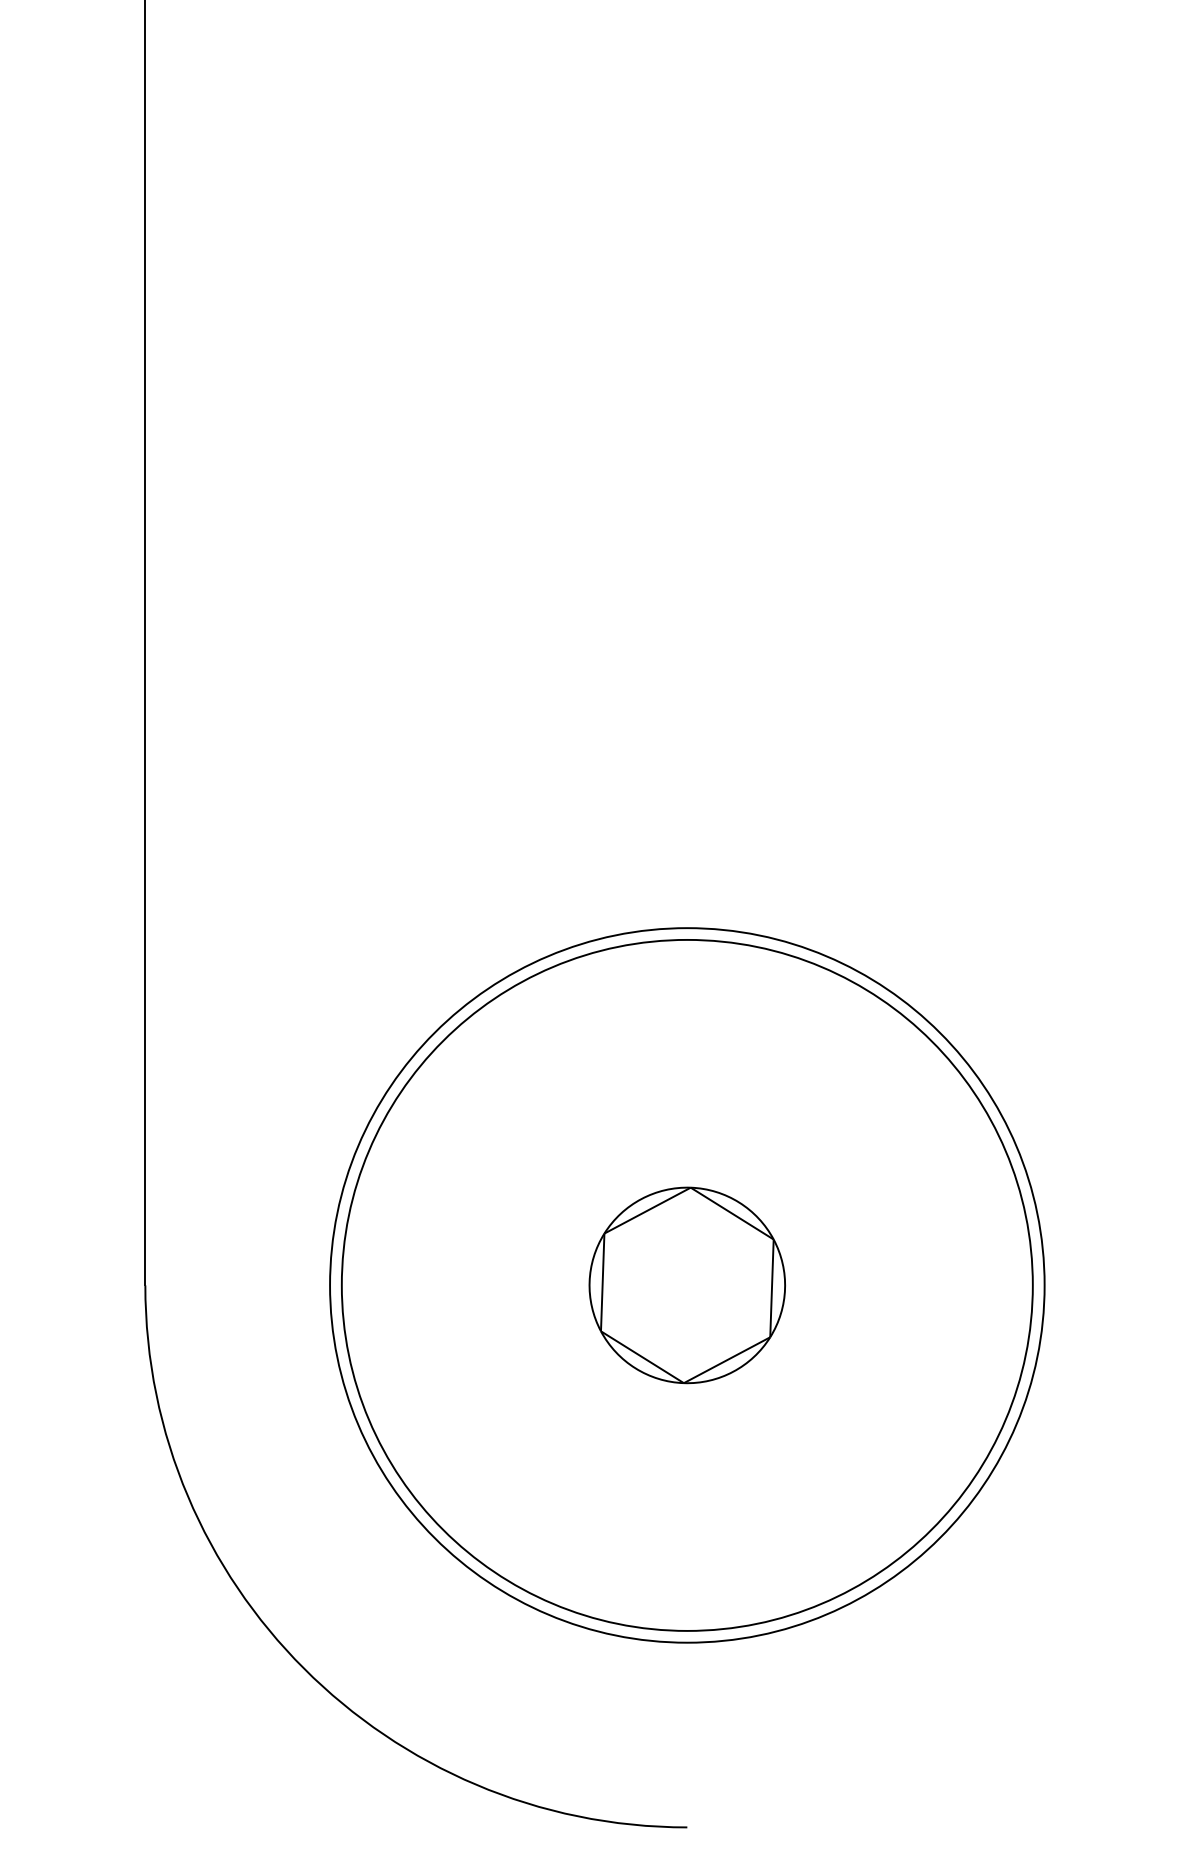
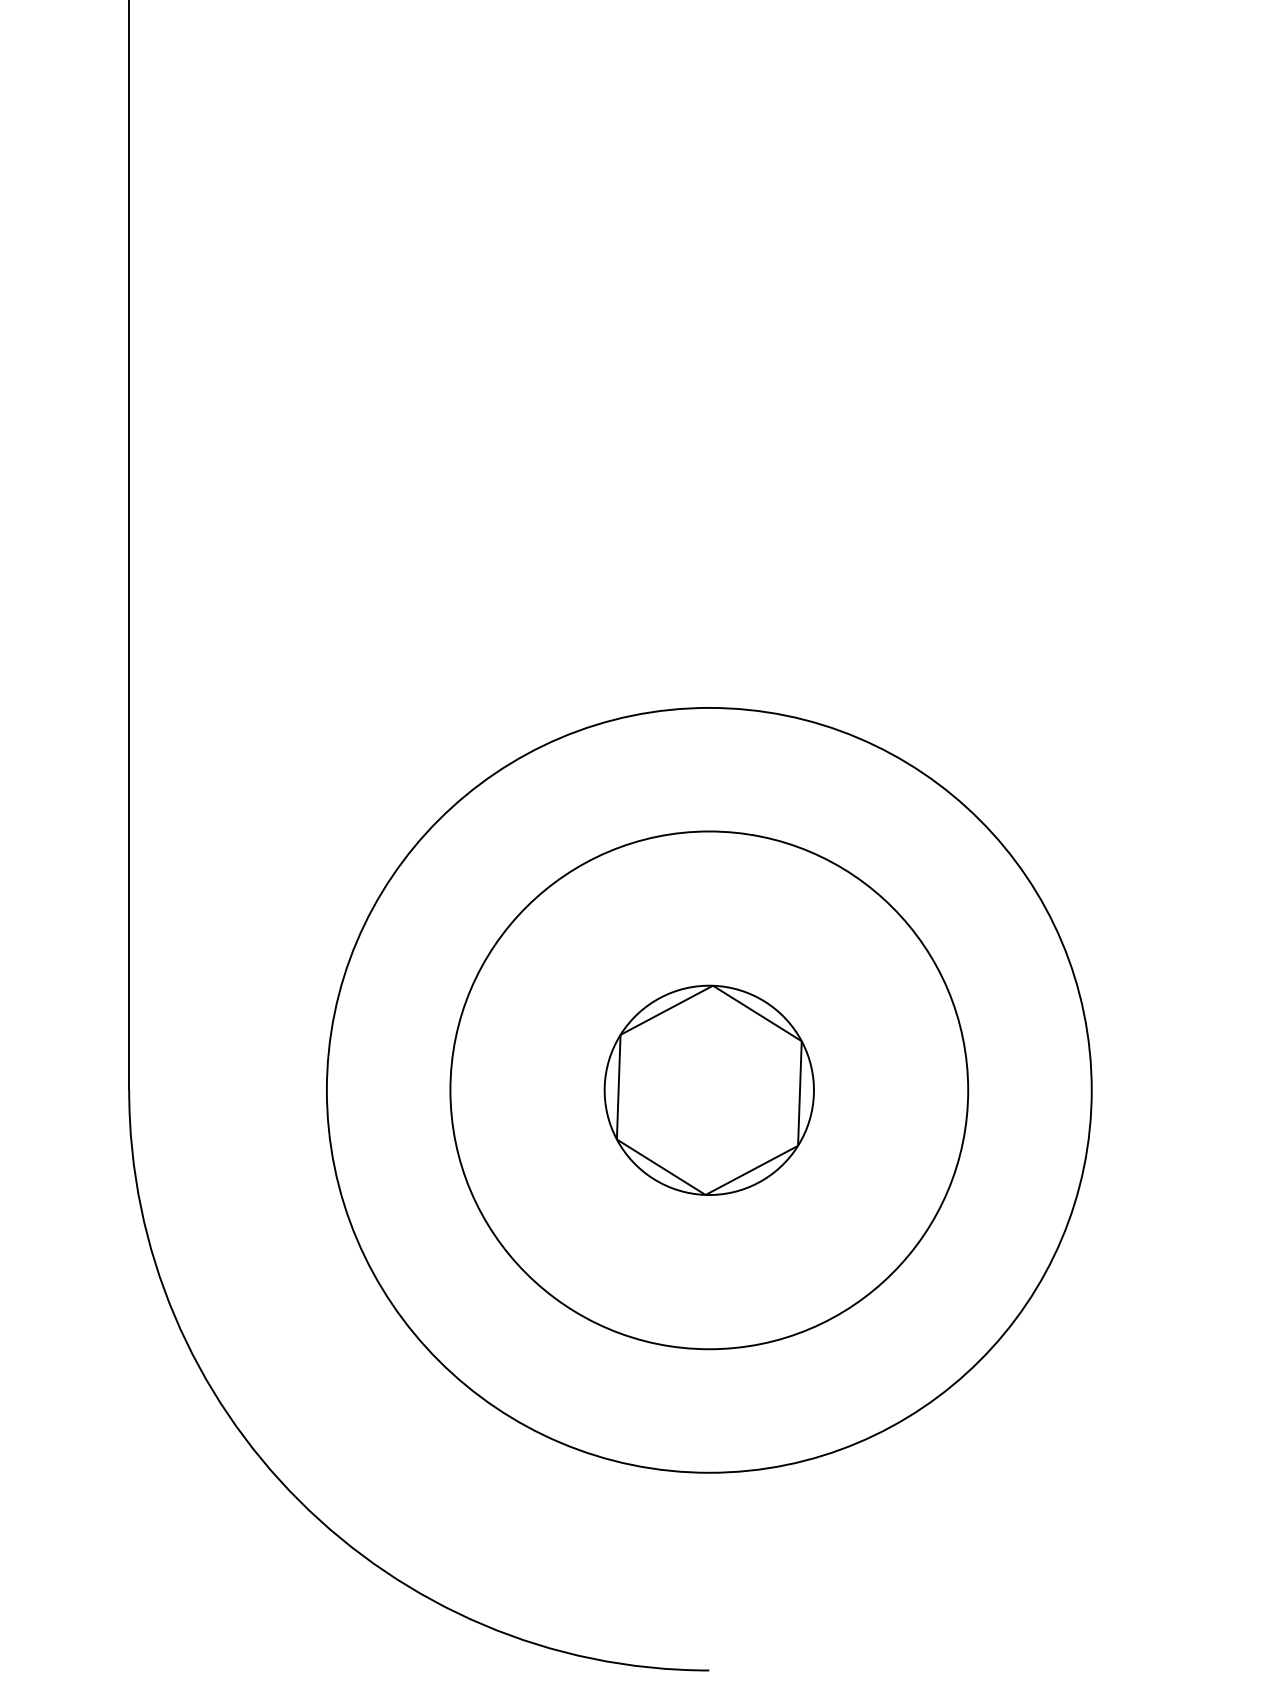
circle: (686, 1284) -> (708, 1089), size x0.7

